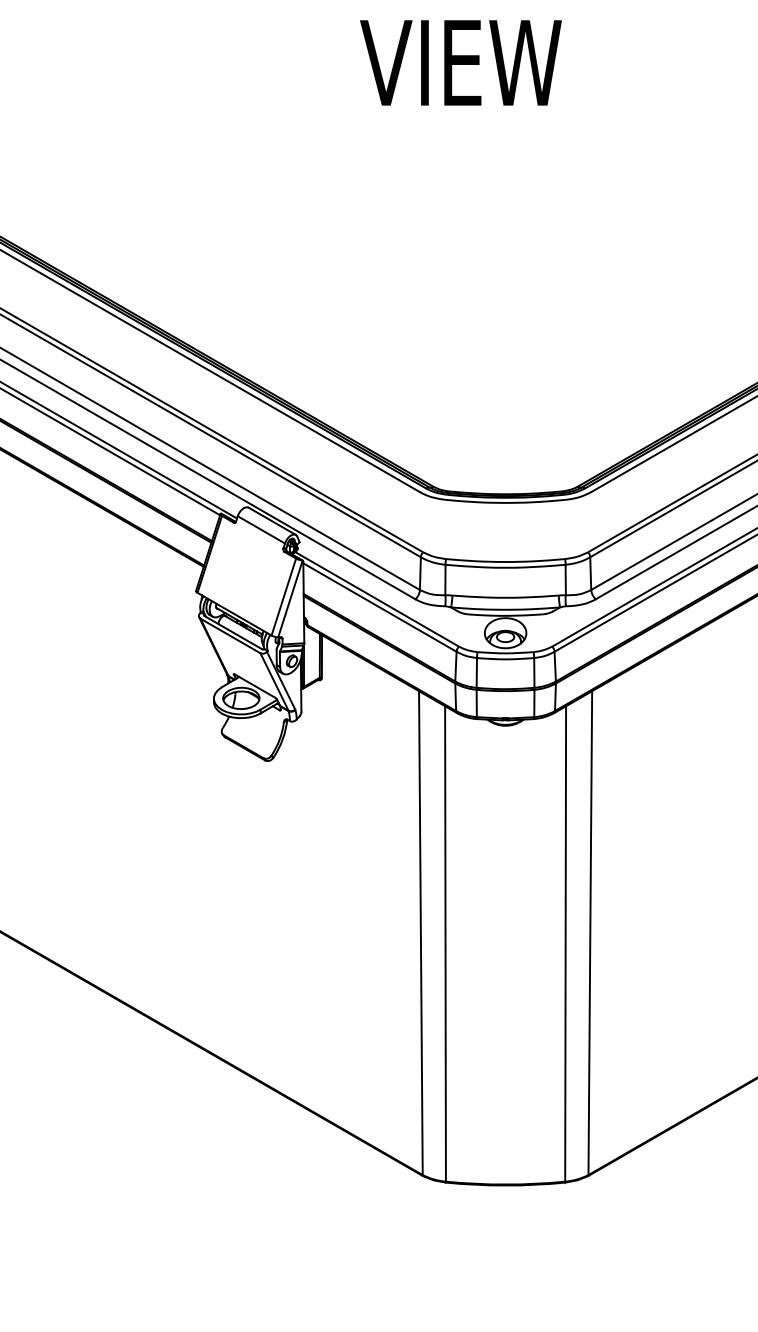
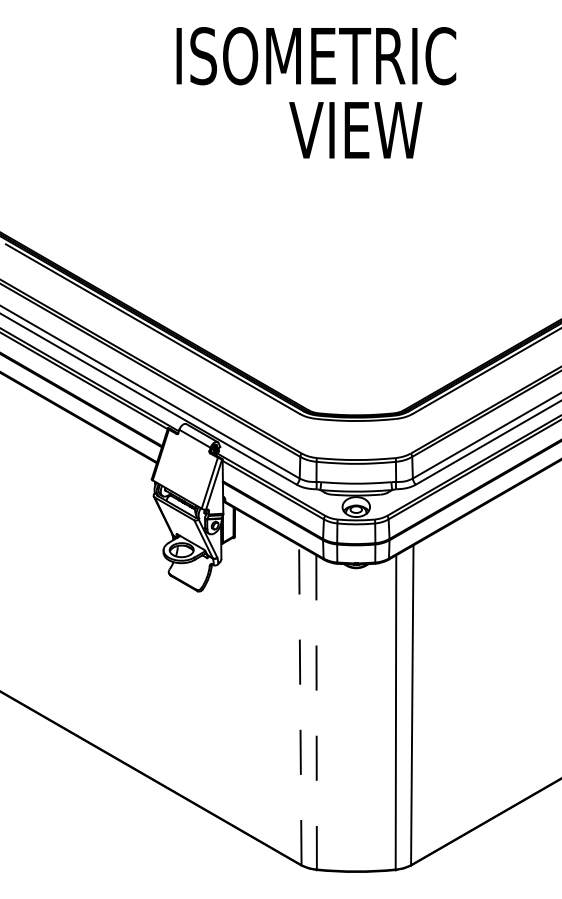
text: (460, 63) -> (355, 130), moved
line: (421, 933) -> (300, 705), solid -> dashed
line: (445, 944) -> (316, 712), solid -> dashed

